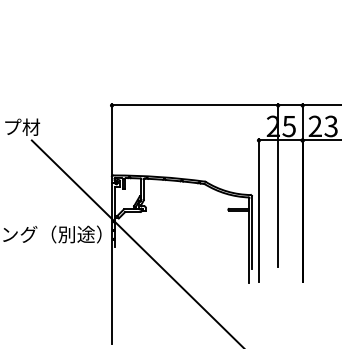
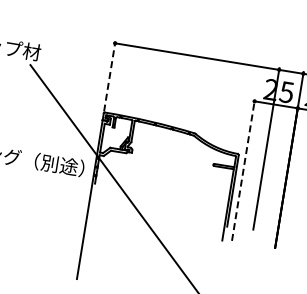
line: (111, 138) -> (109, 75), solid -> dashed
line: (258, 210) -> (242, 170), solid -> dashed

